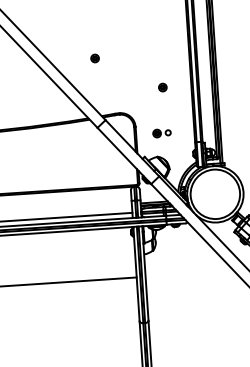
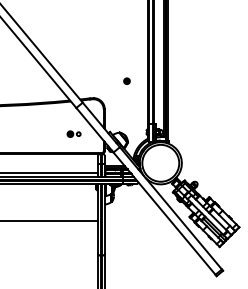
part: (94, 57) -> (77, 55), removed
part: (161, 132) -> (73, 133), moved

